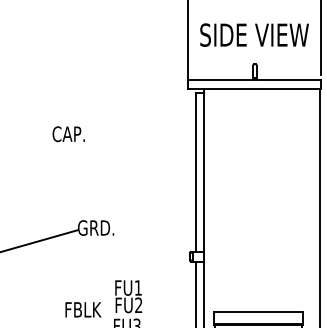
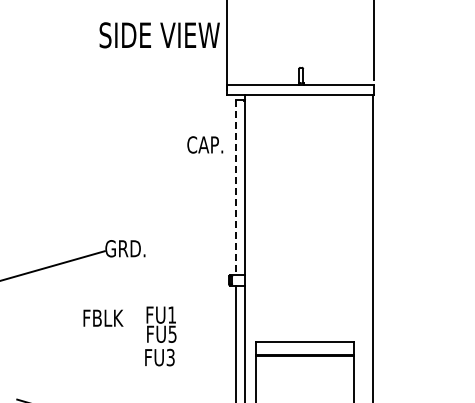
text: (254, 35) -> (159, 35), moved
text: (69, 133) -> (205, 144), moved
line: (195, 172) -> (235, 187), solid -> dashed
text: (138, 304) -> (172, 333), FU2 -> FU5
text: (83, 309) -> (103, 317), moved

